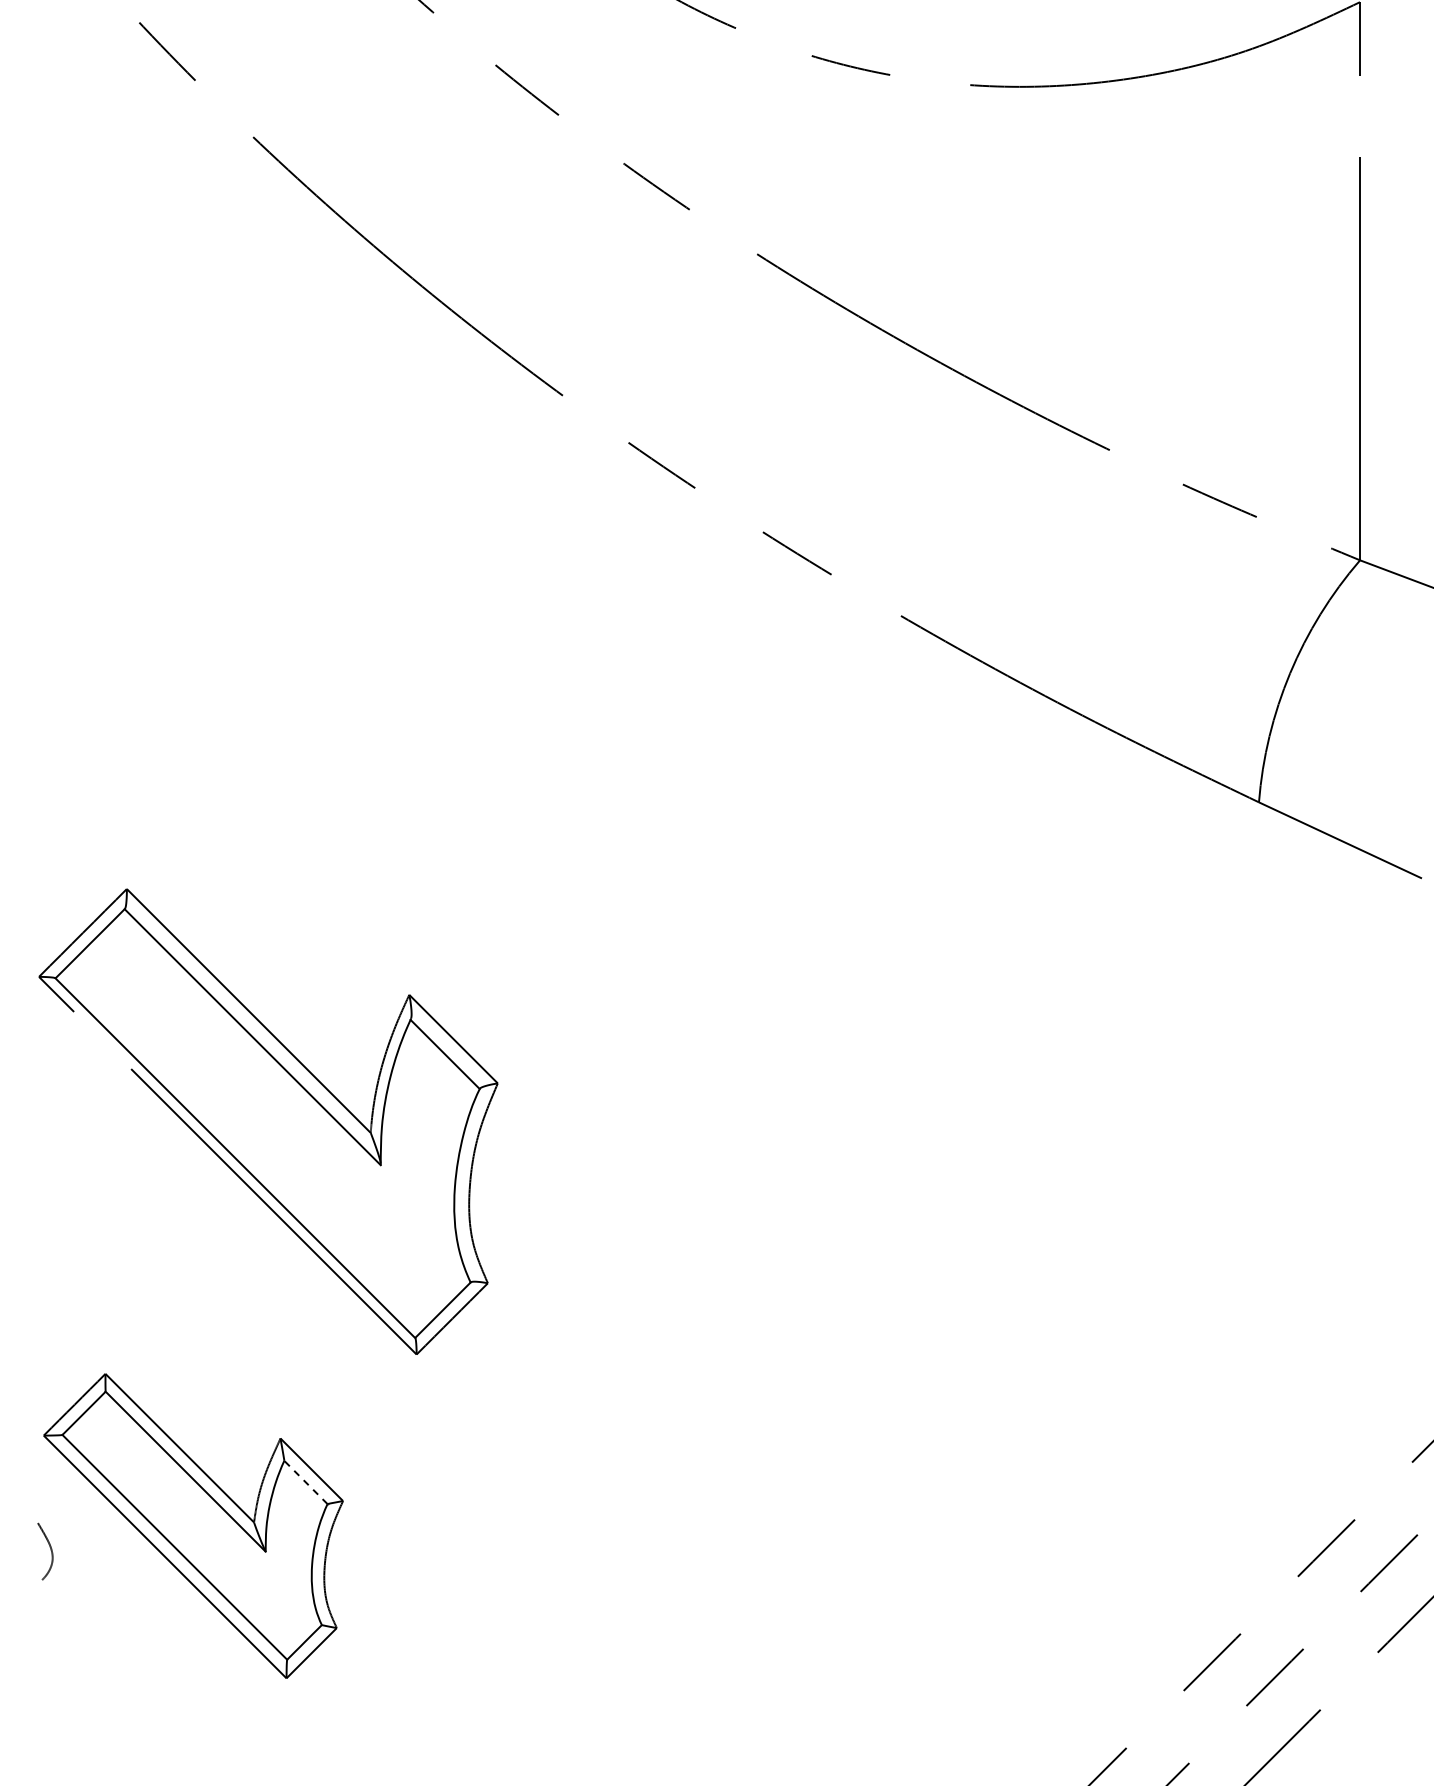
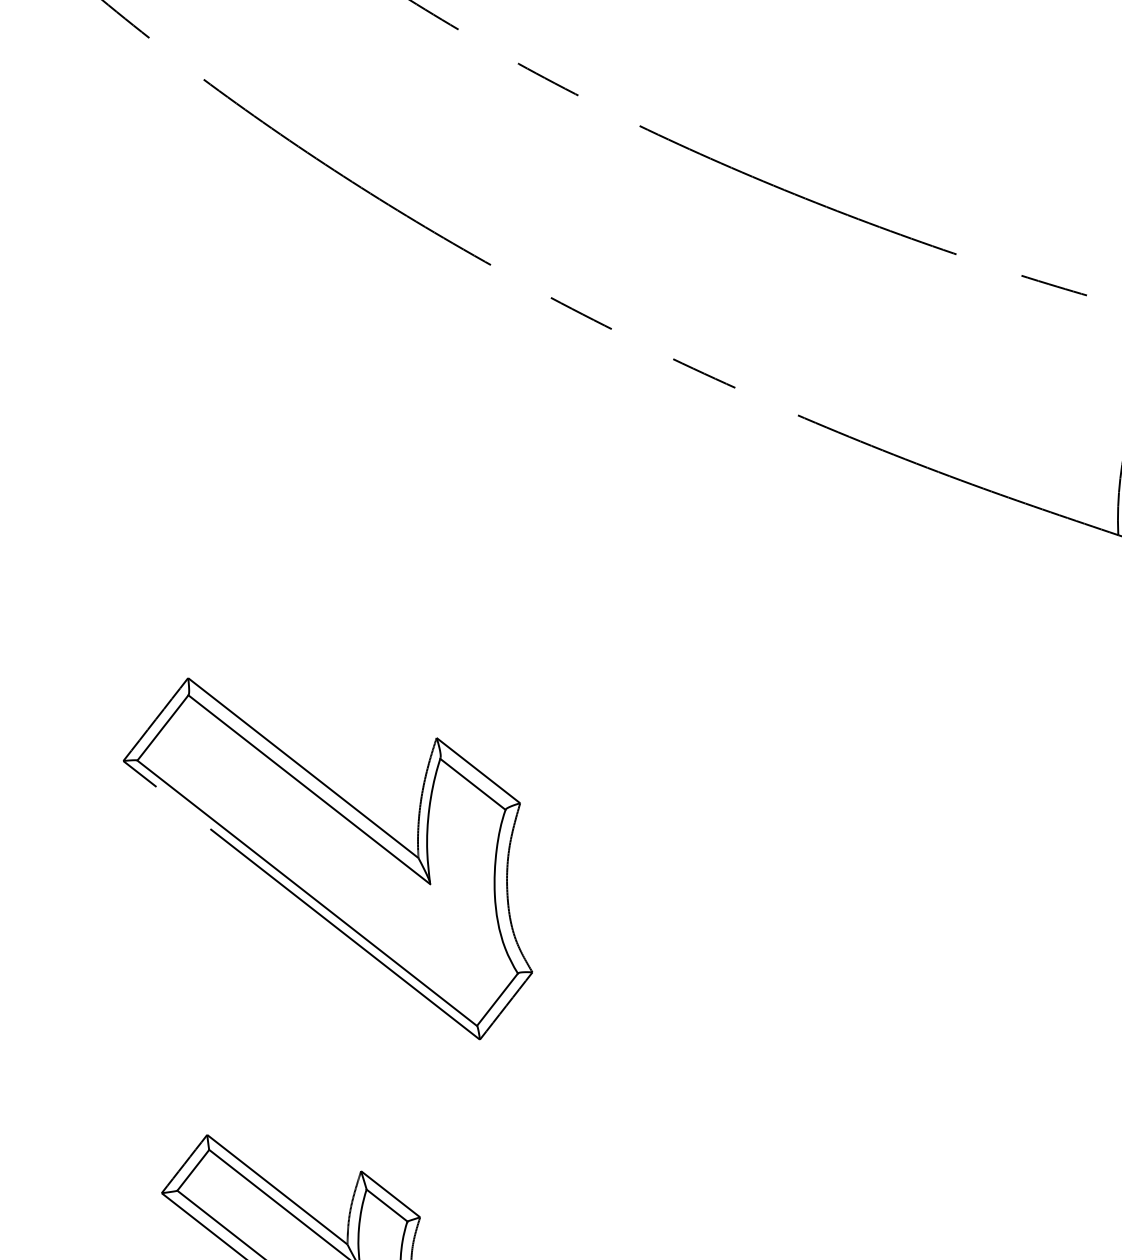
part: (268, 1121) -> (331, 859), moved
line: (305, 1482) -> (386, 1205), dashed -> solid

